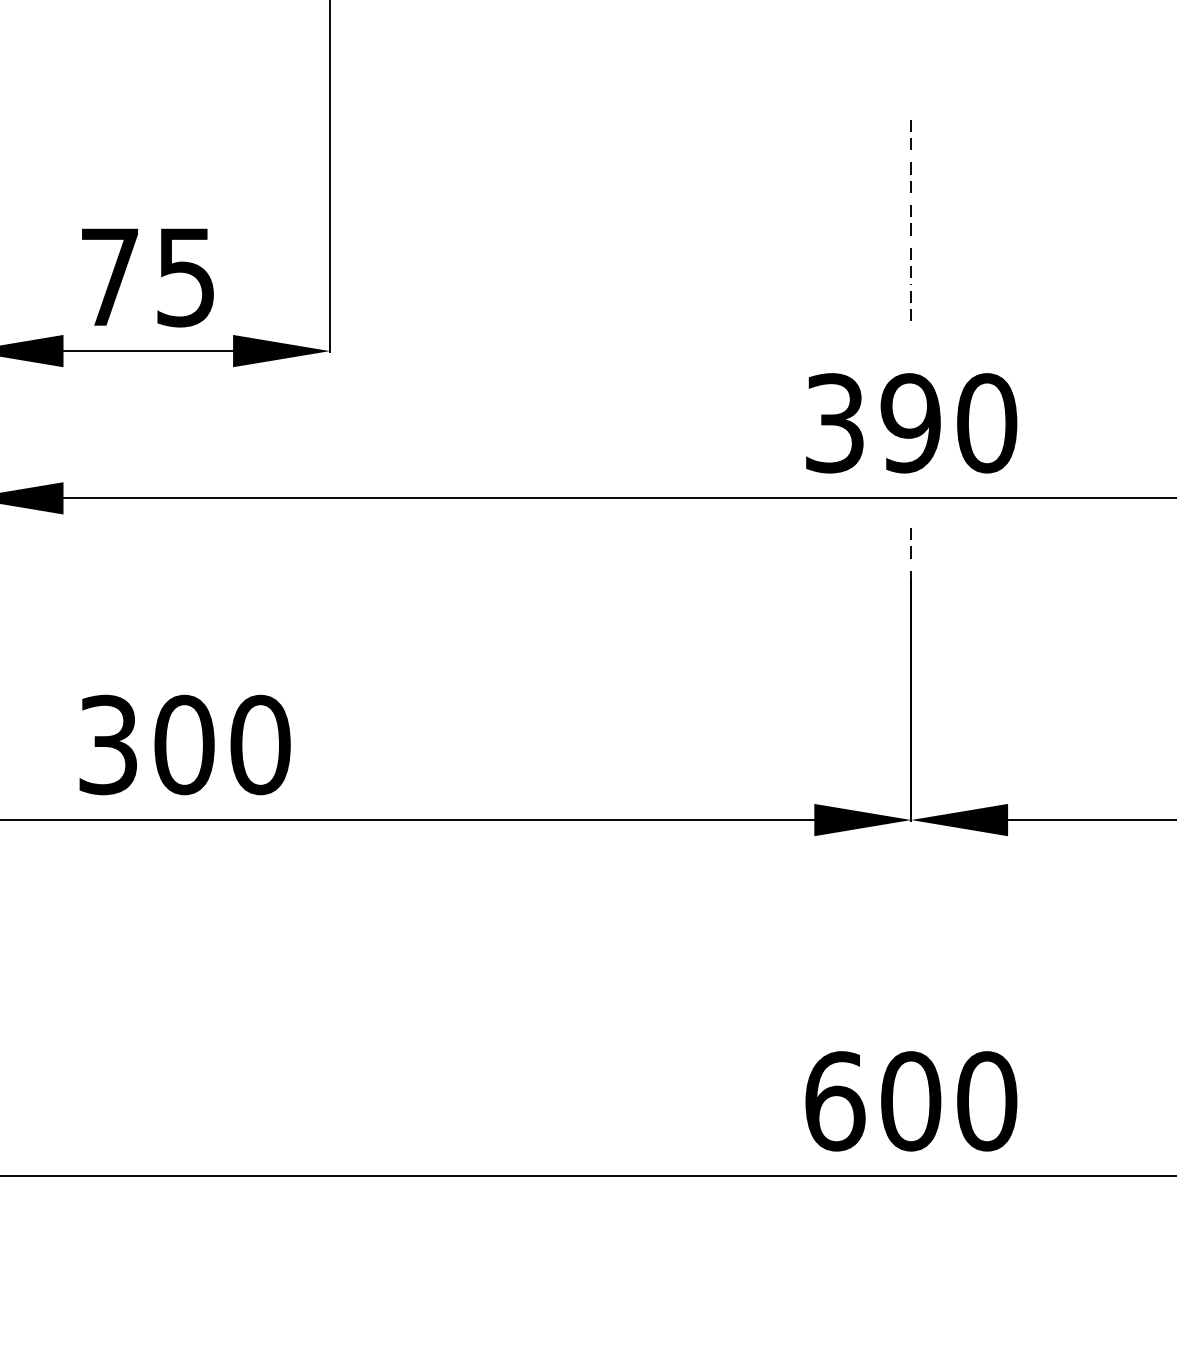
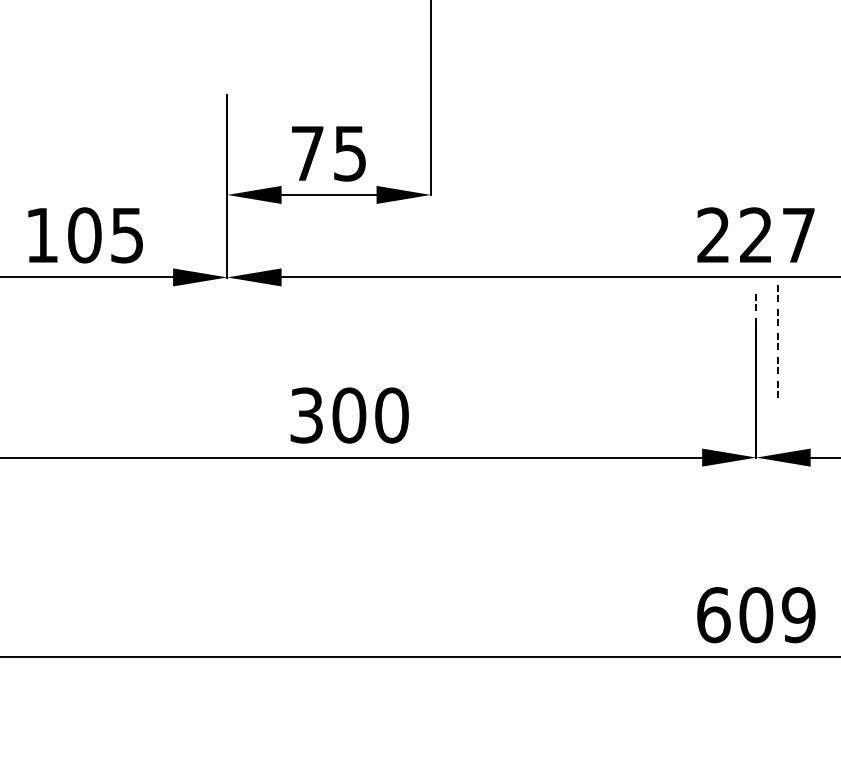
line: (909, 216) -> (777, 339), moved
text: (911, 423) -> (756, 235), 390 -> 227
text: (986, 1101) -> (798, 615), 600 -> 609

